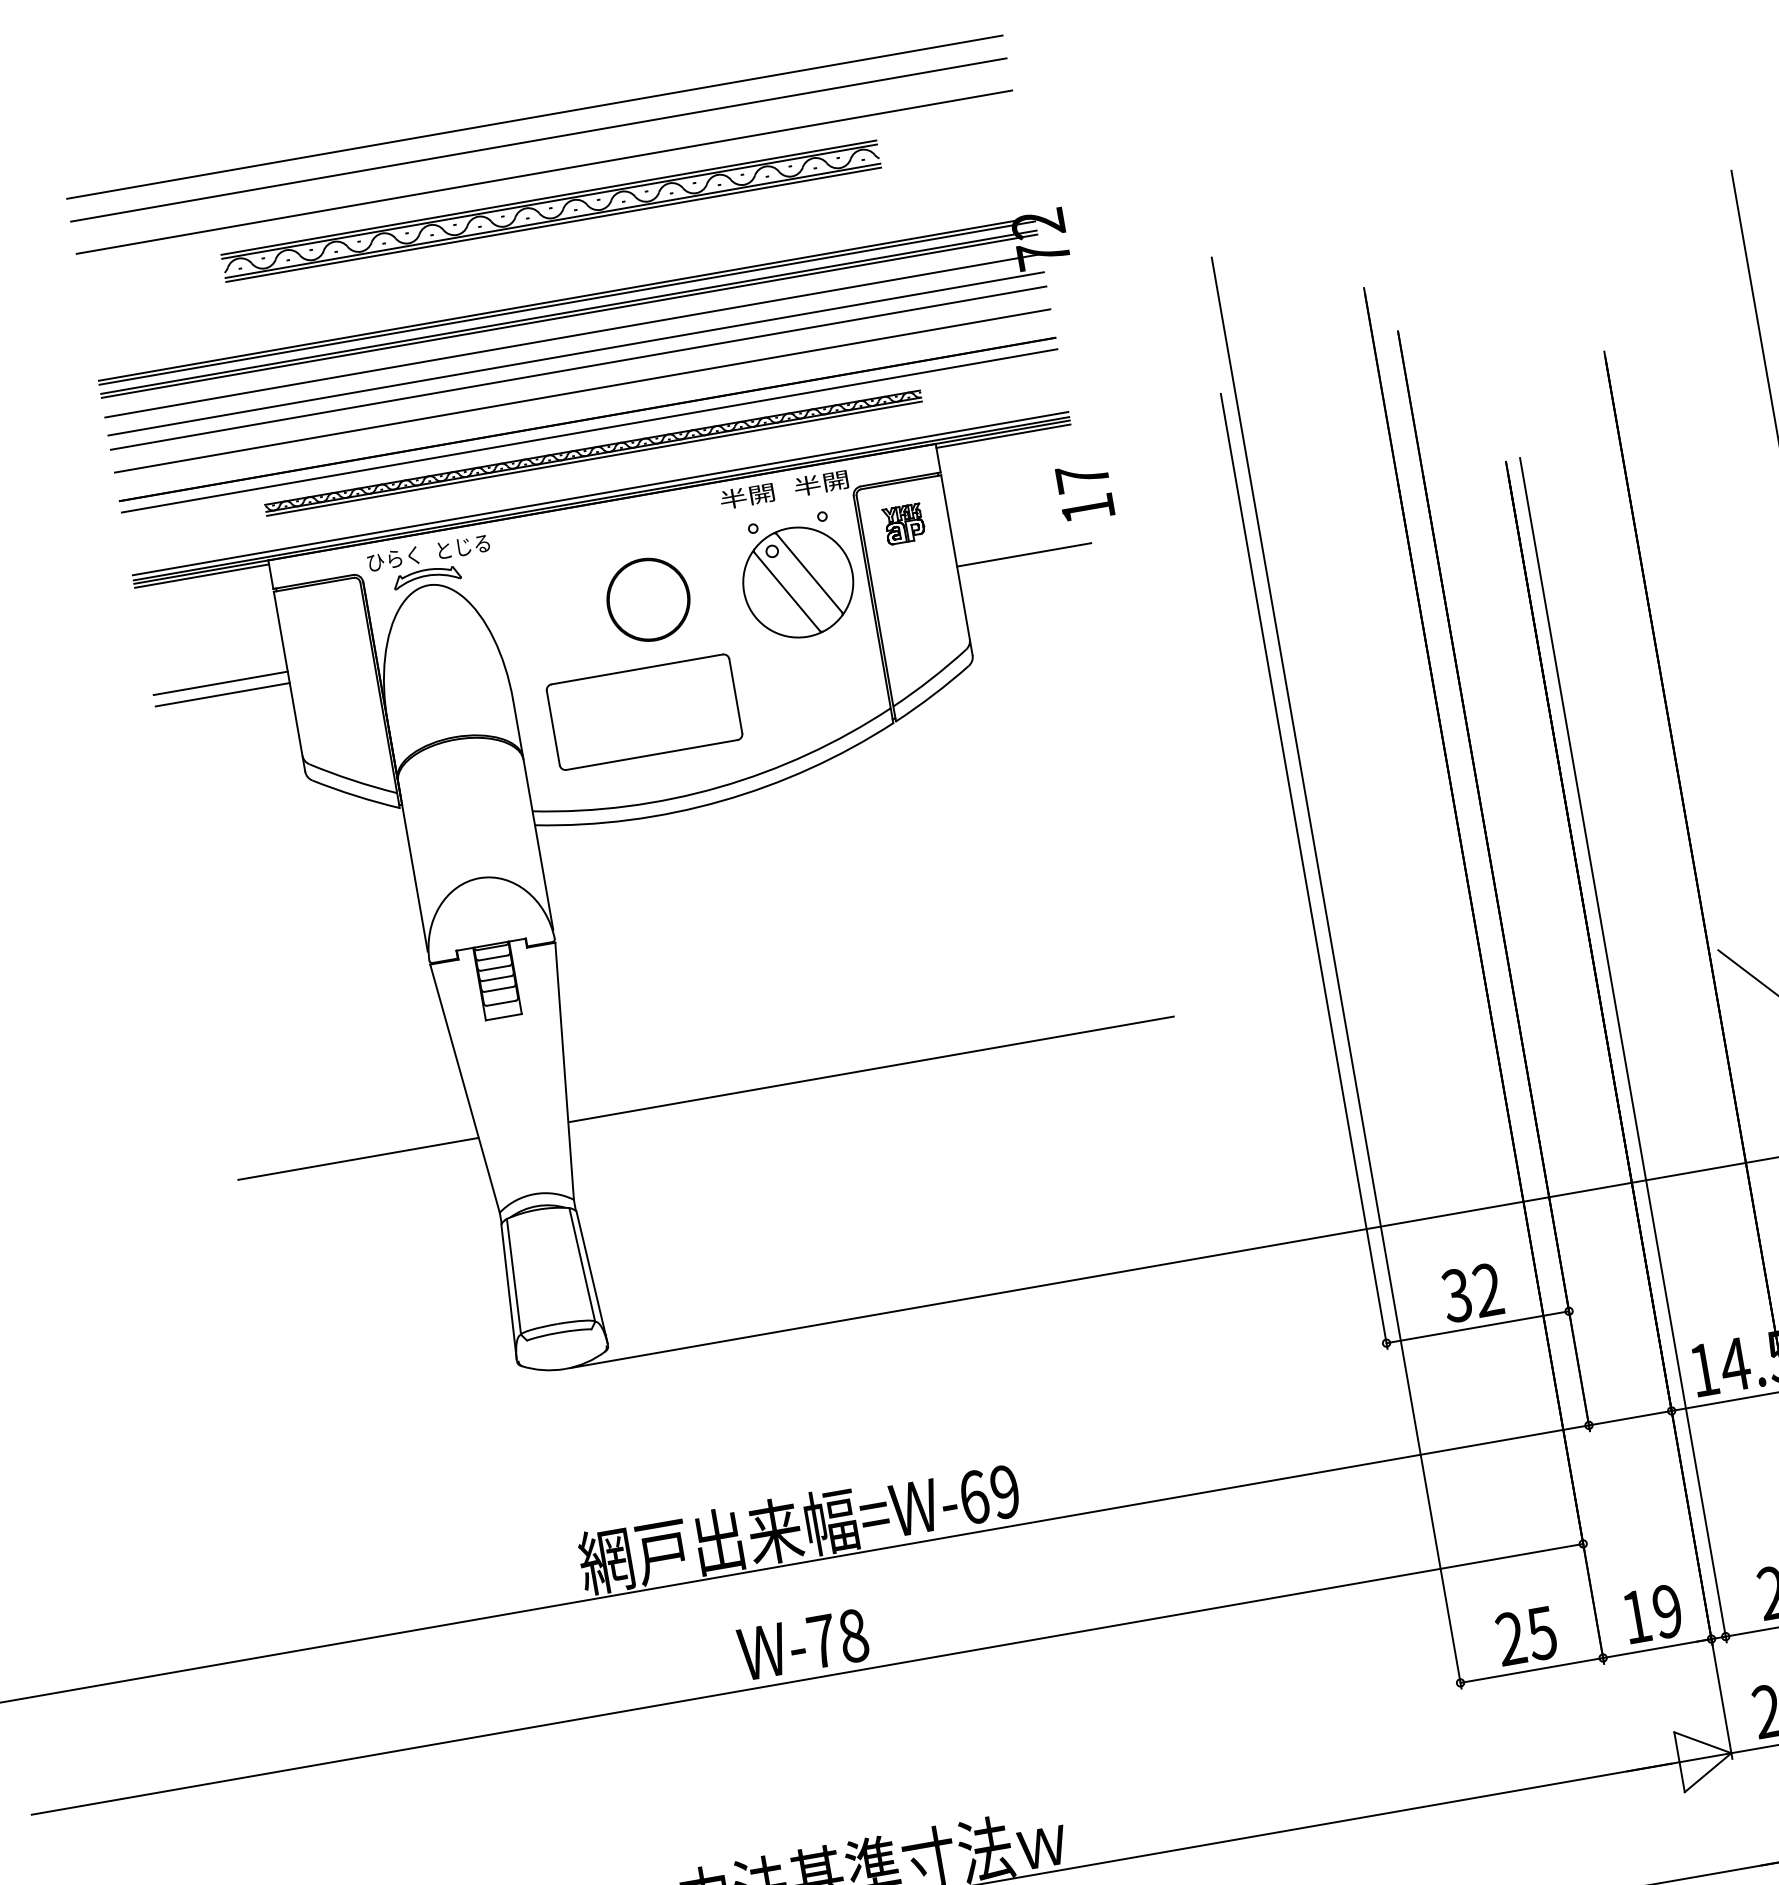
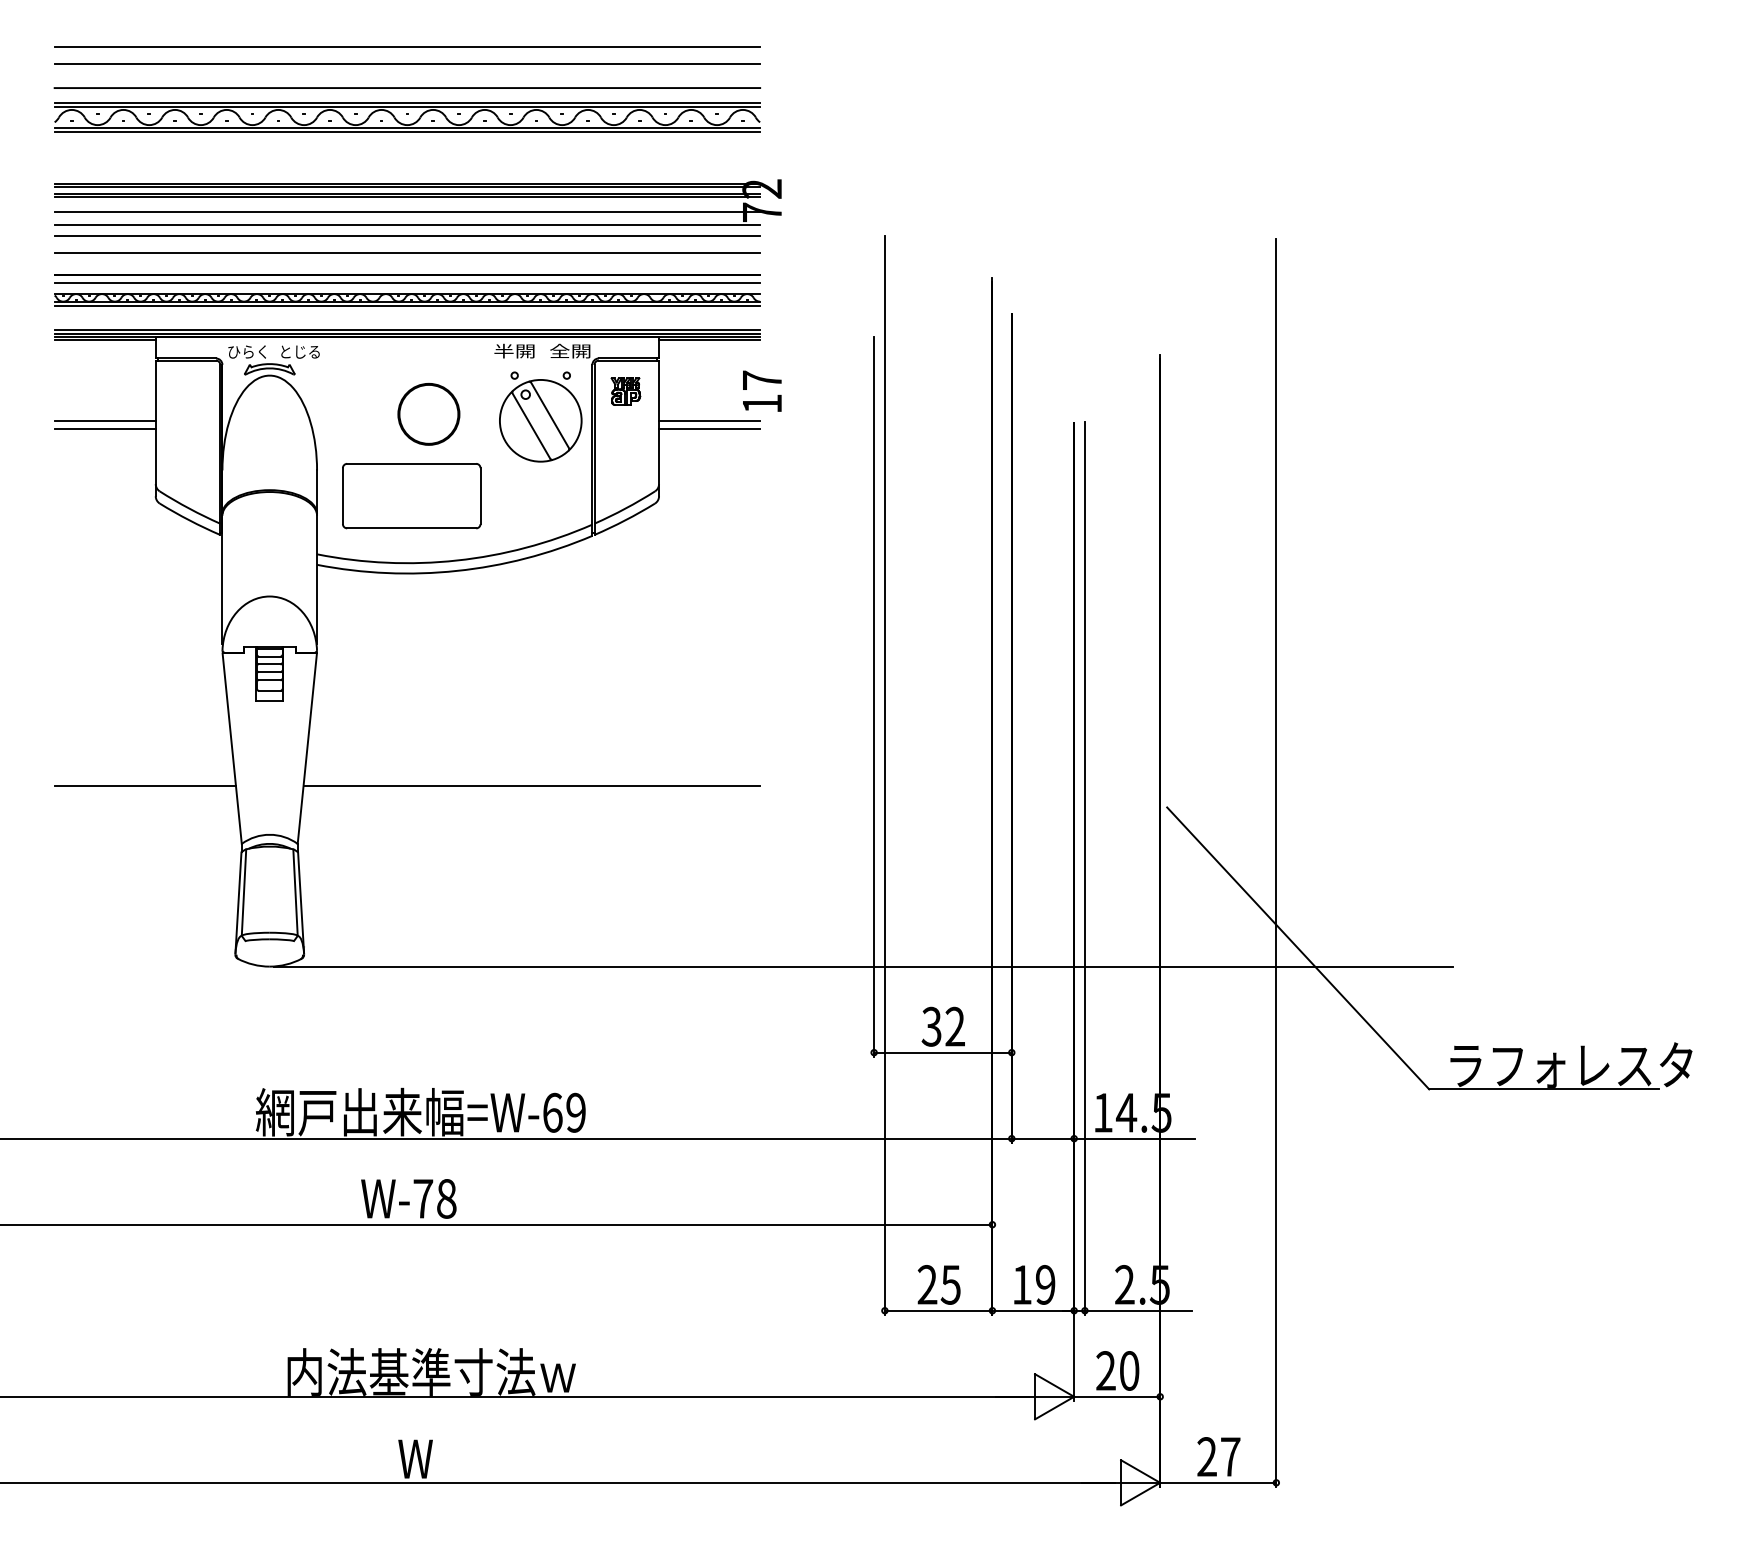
part: (551, 211) -> (407, 117), size x1.43
part: (593, 452) -> (407, 299), size x1.43
text: (807, 486) -> (559, 351), 半開 -> 全開
line: (1021, 543) -> (709, 420), added

